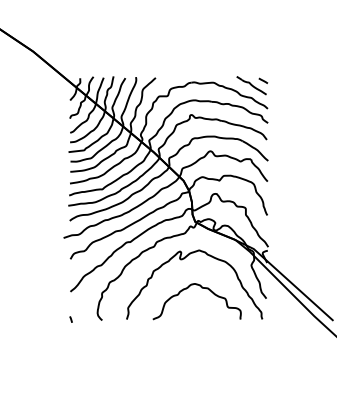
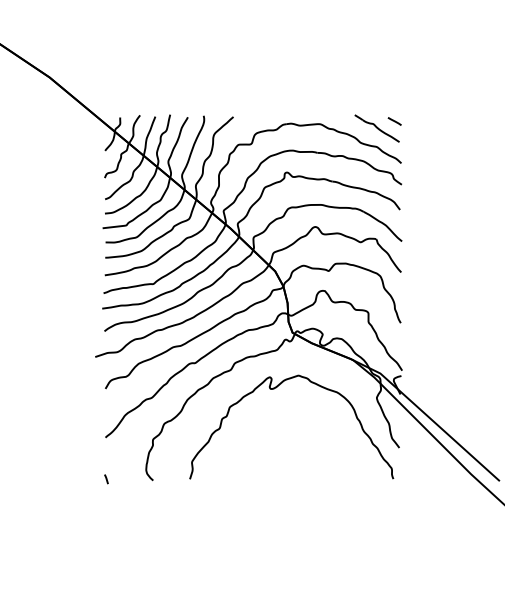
curve: (201, 288) -> (301, 432), removed

